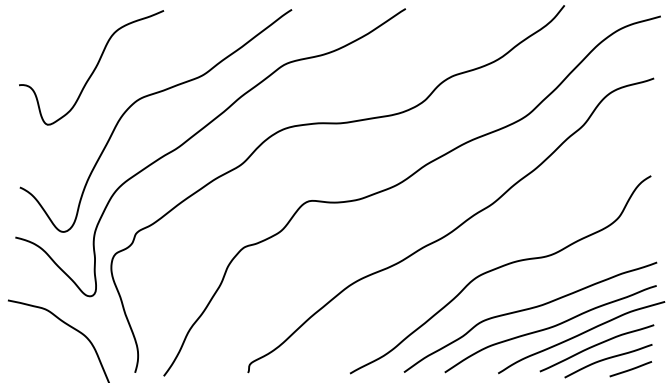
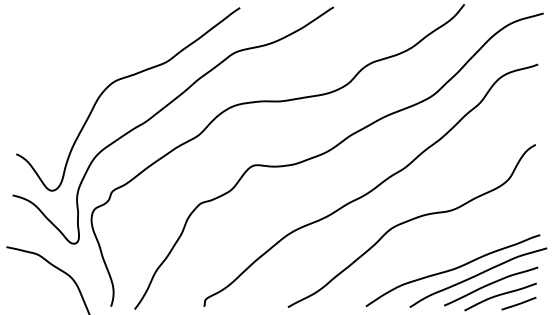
curve: (93, 69) -> (76, 57), removed
curve: (527, 310) -> (433, 255), removed

